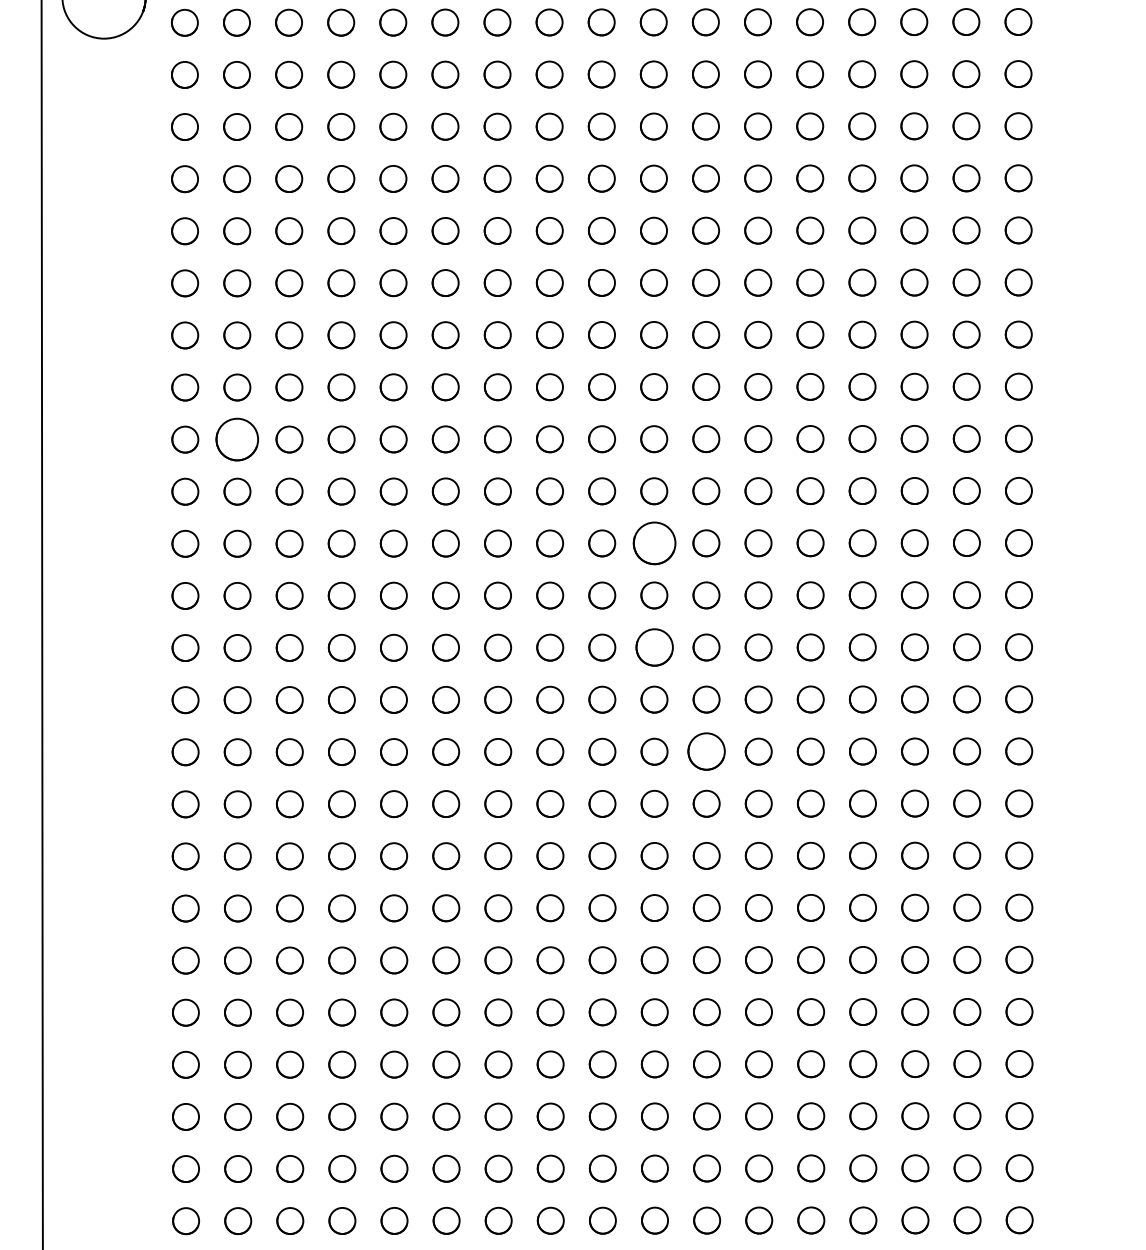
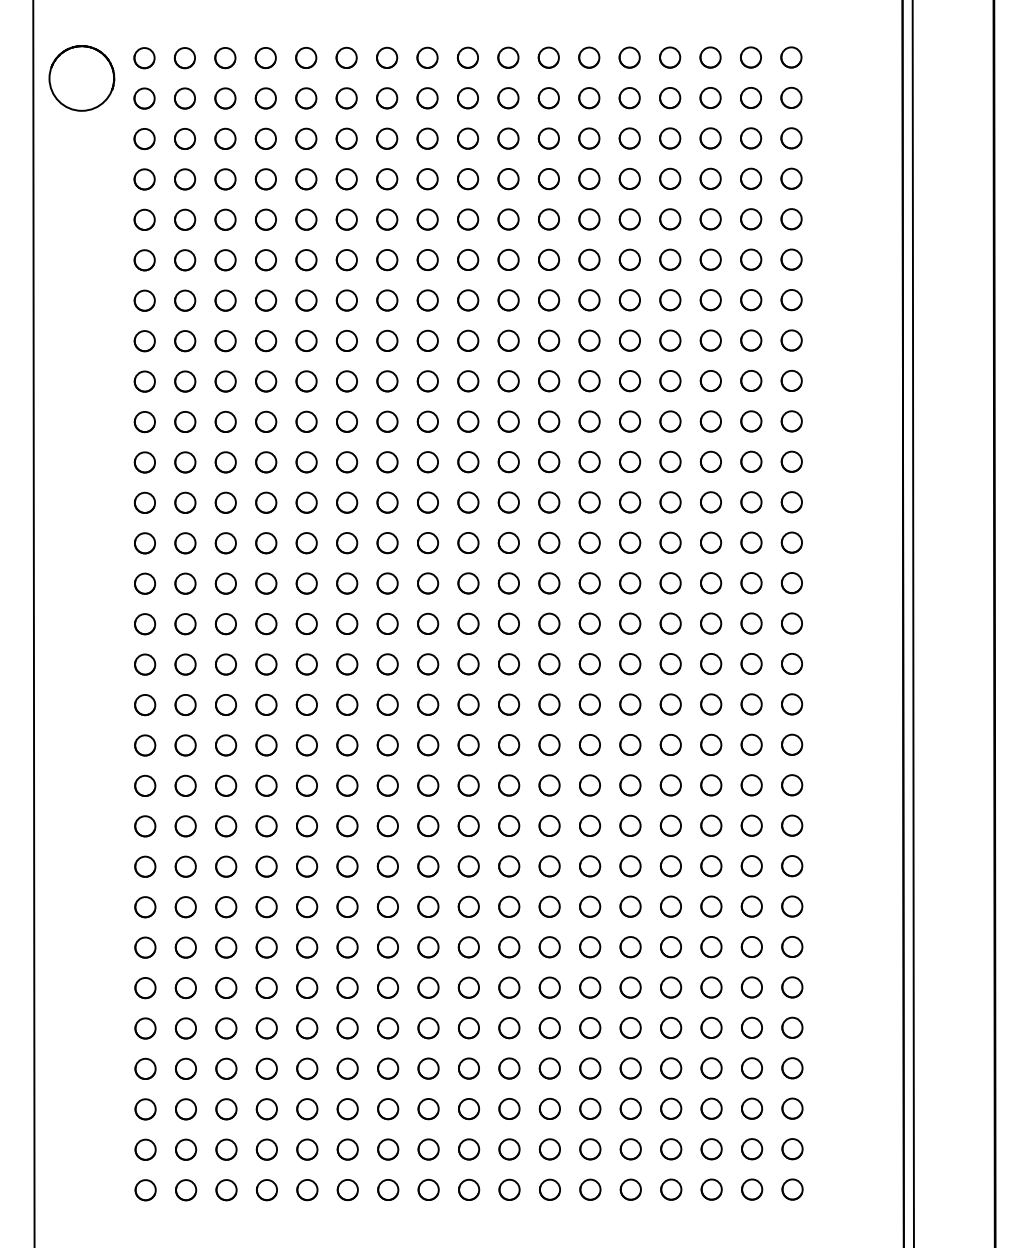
circle: (237, 438) -> (185, 421), size x0.62
circle: (653, 543) -> (508, 502), size x0.62
circle: (653, 647) -> (508, 583), size x0.71
circle: (706, 752) -> (549, 664), size x0.71

